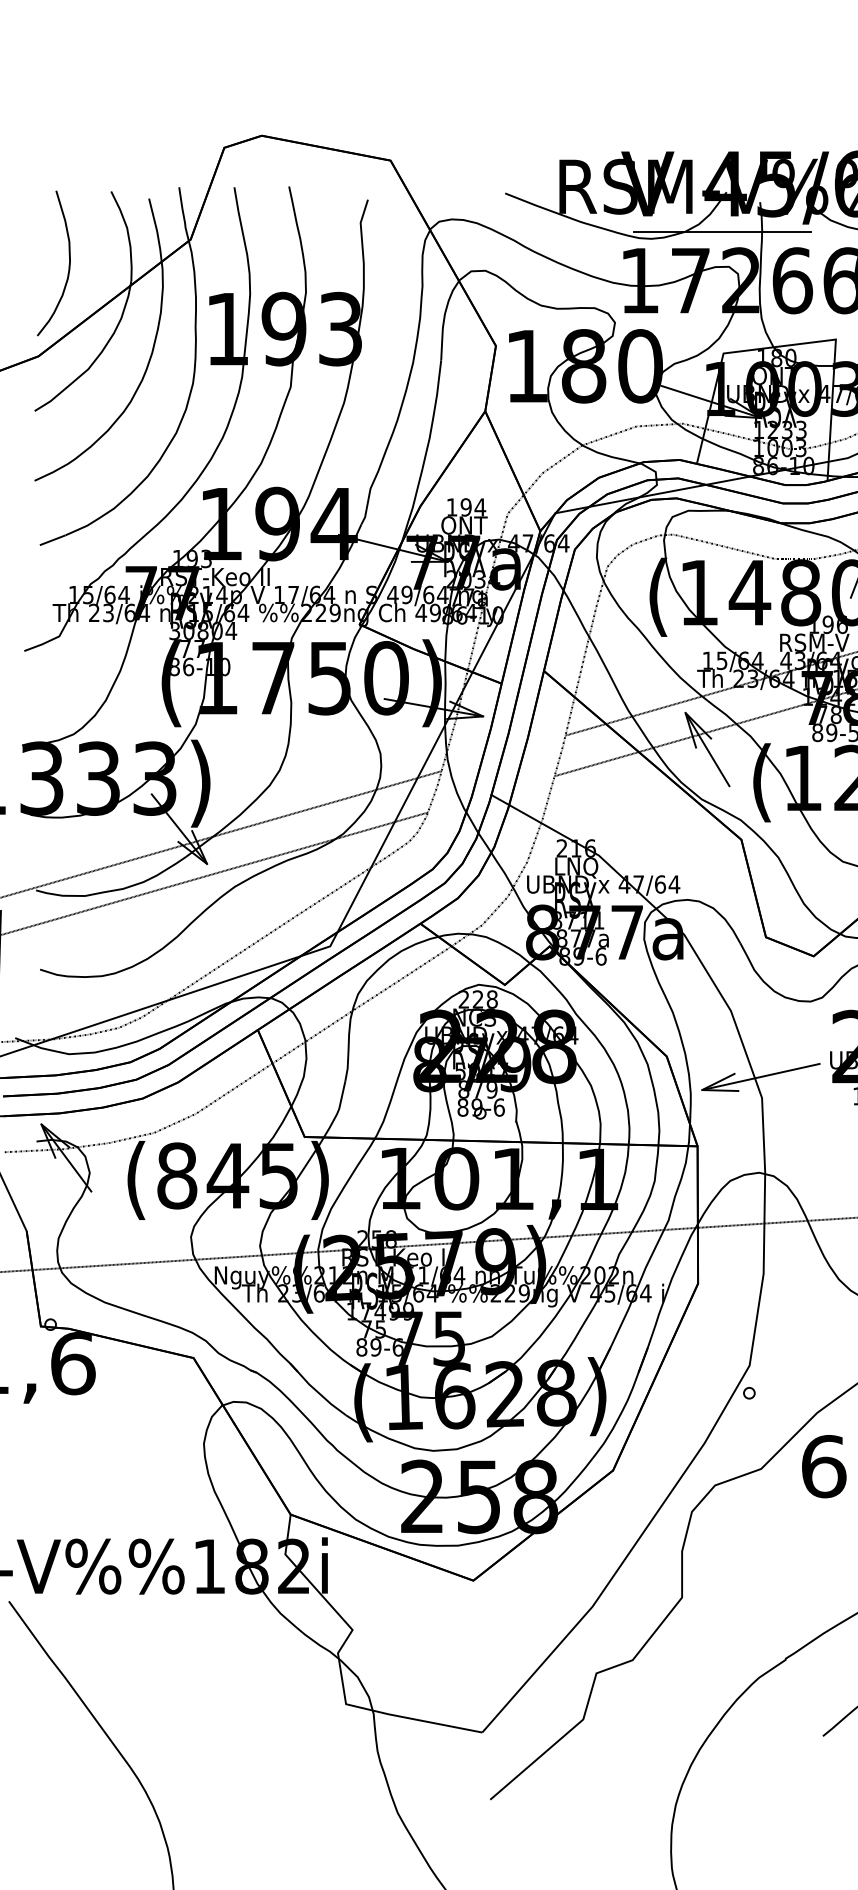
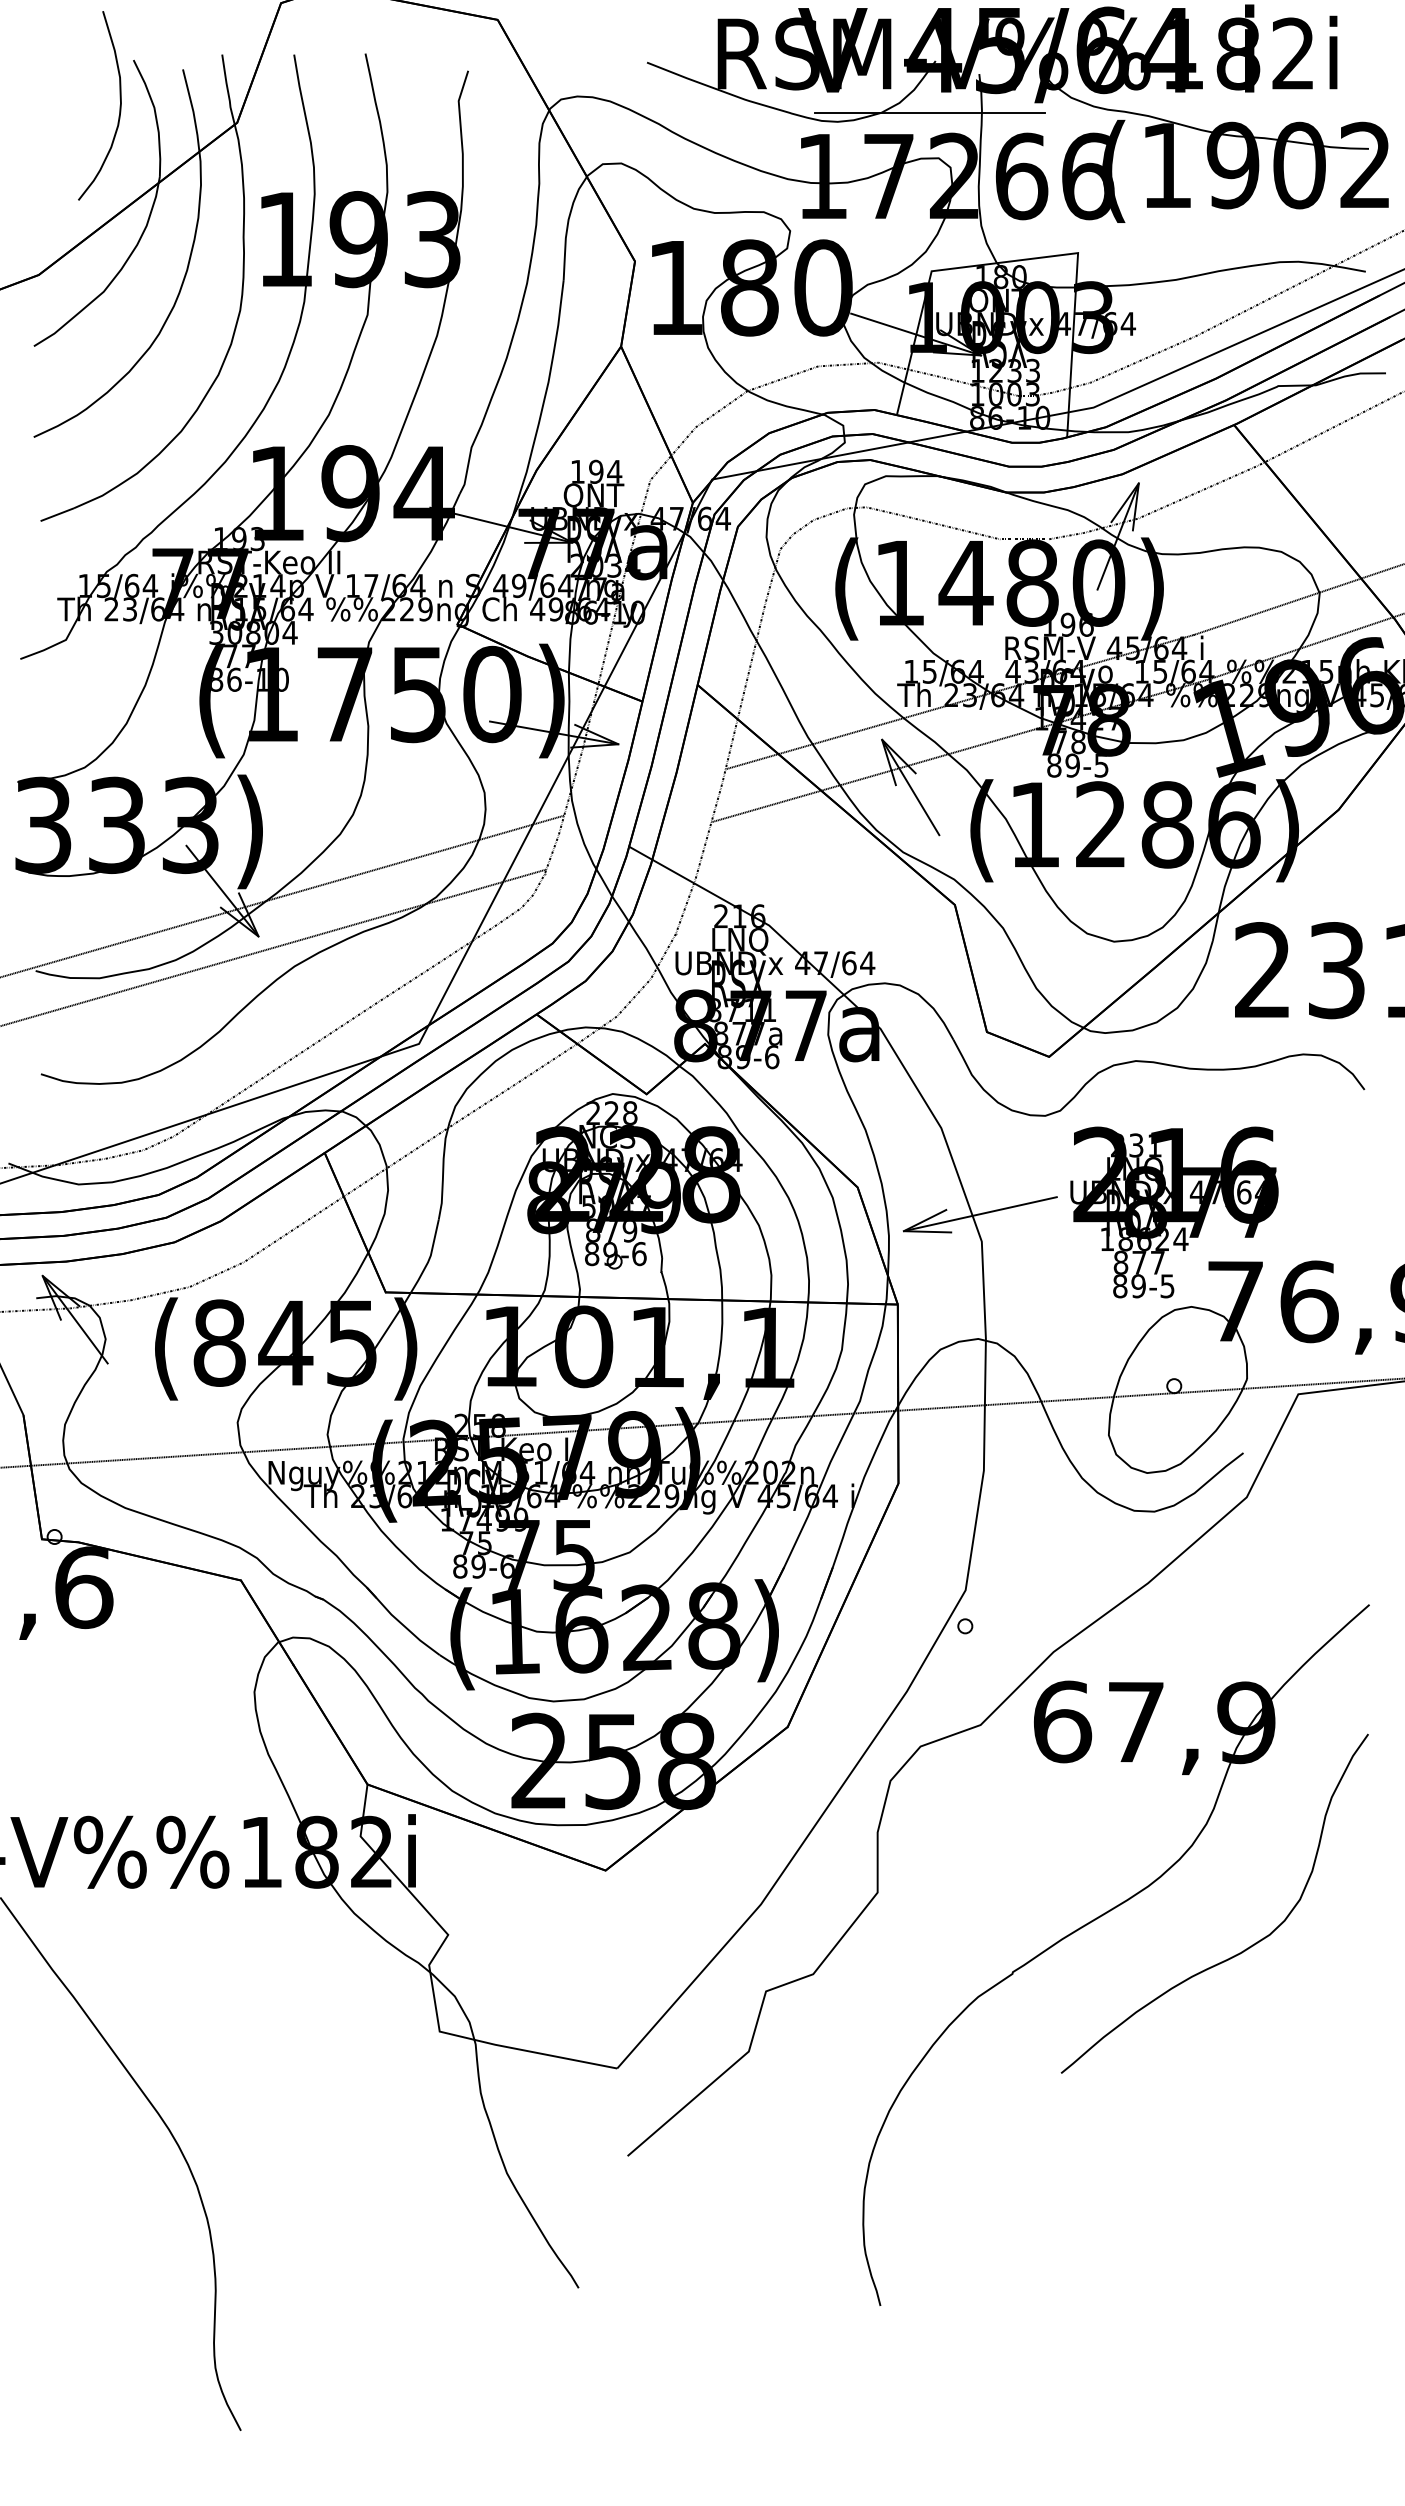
curve: (68, 263) -> (119, 105), moved

